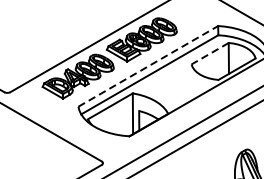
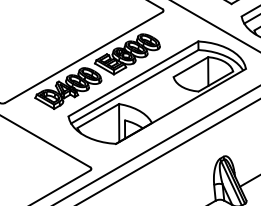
line: (209, 54) -> (190, 67), dashed -> solid
line: (148, 65) -> (133, 78), dashed -> solid

